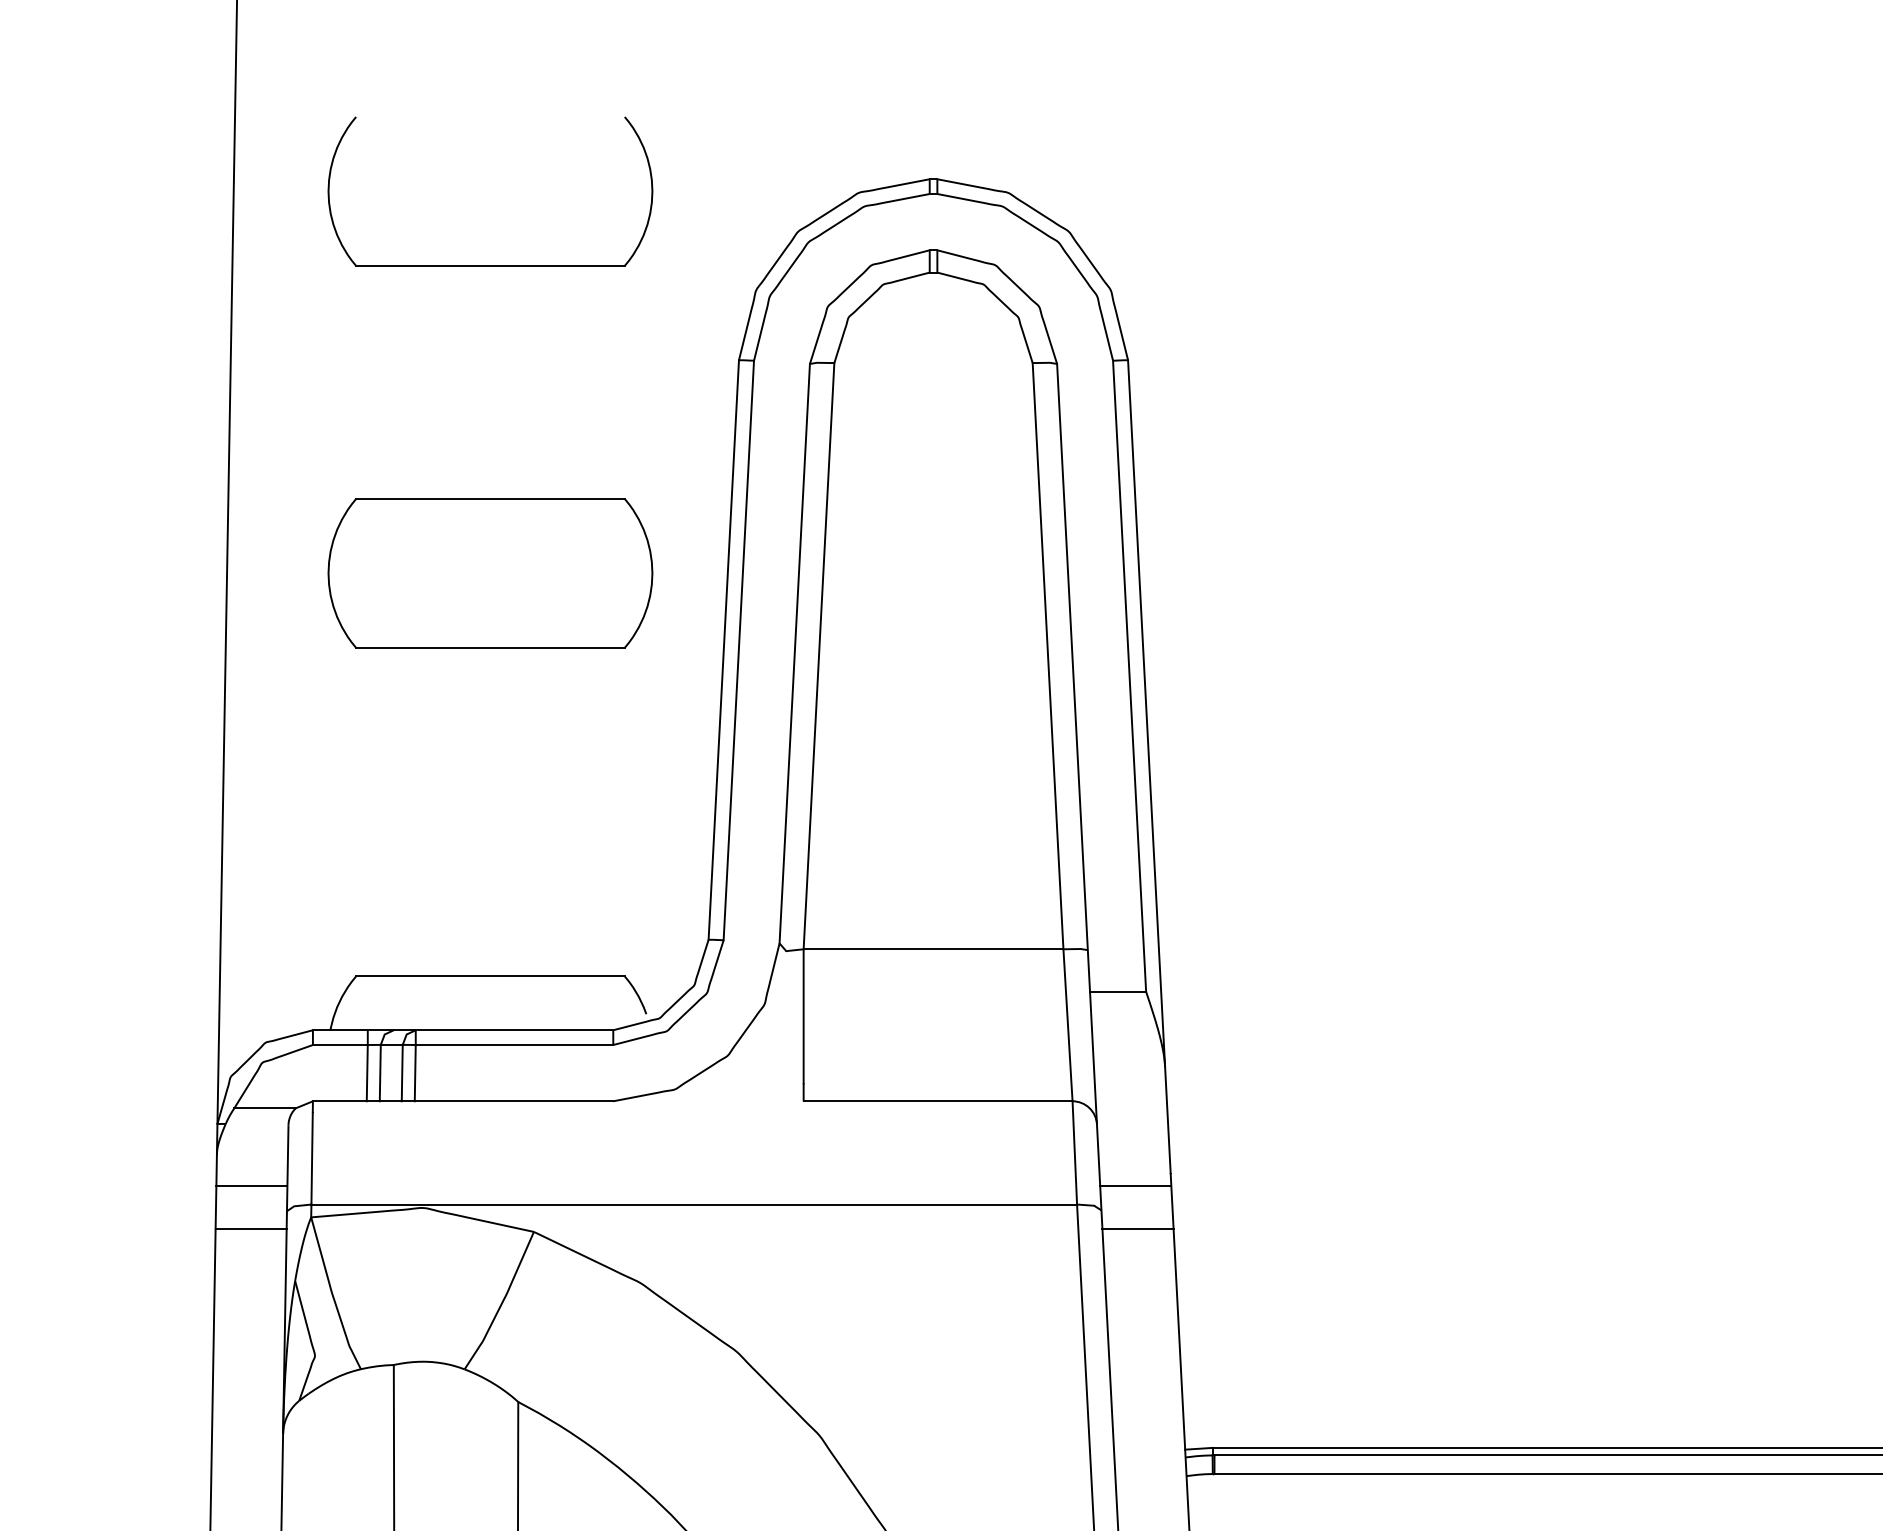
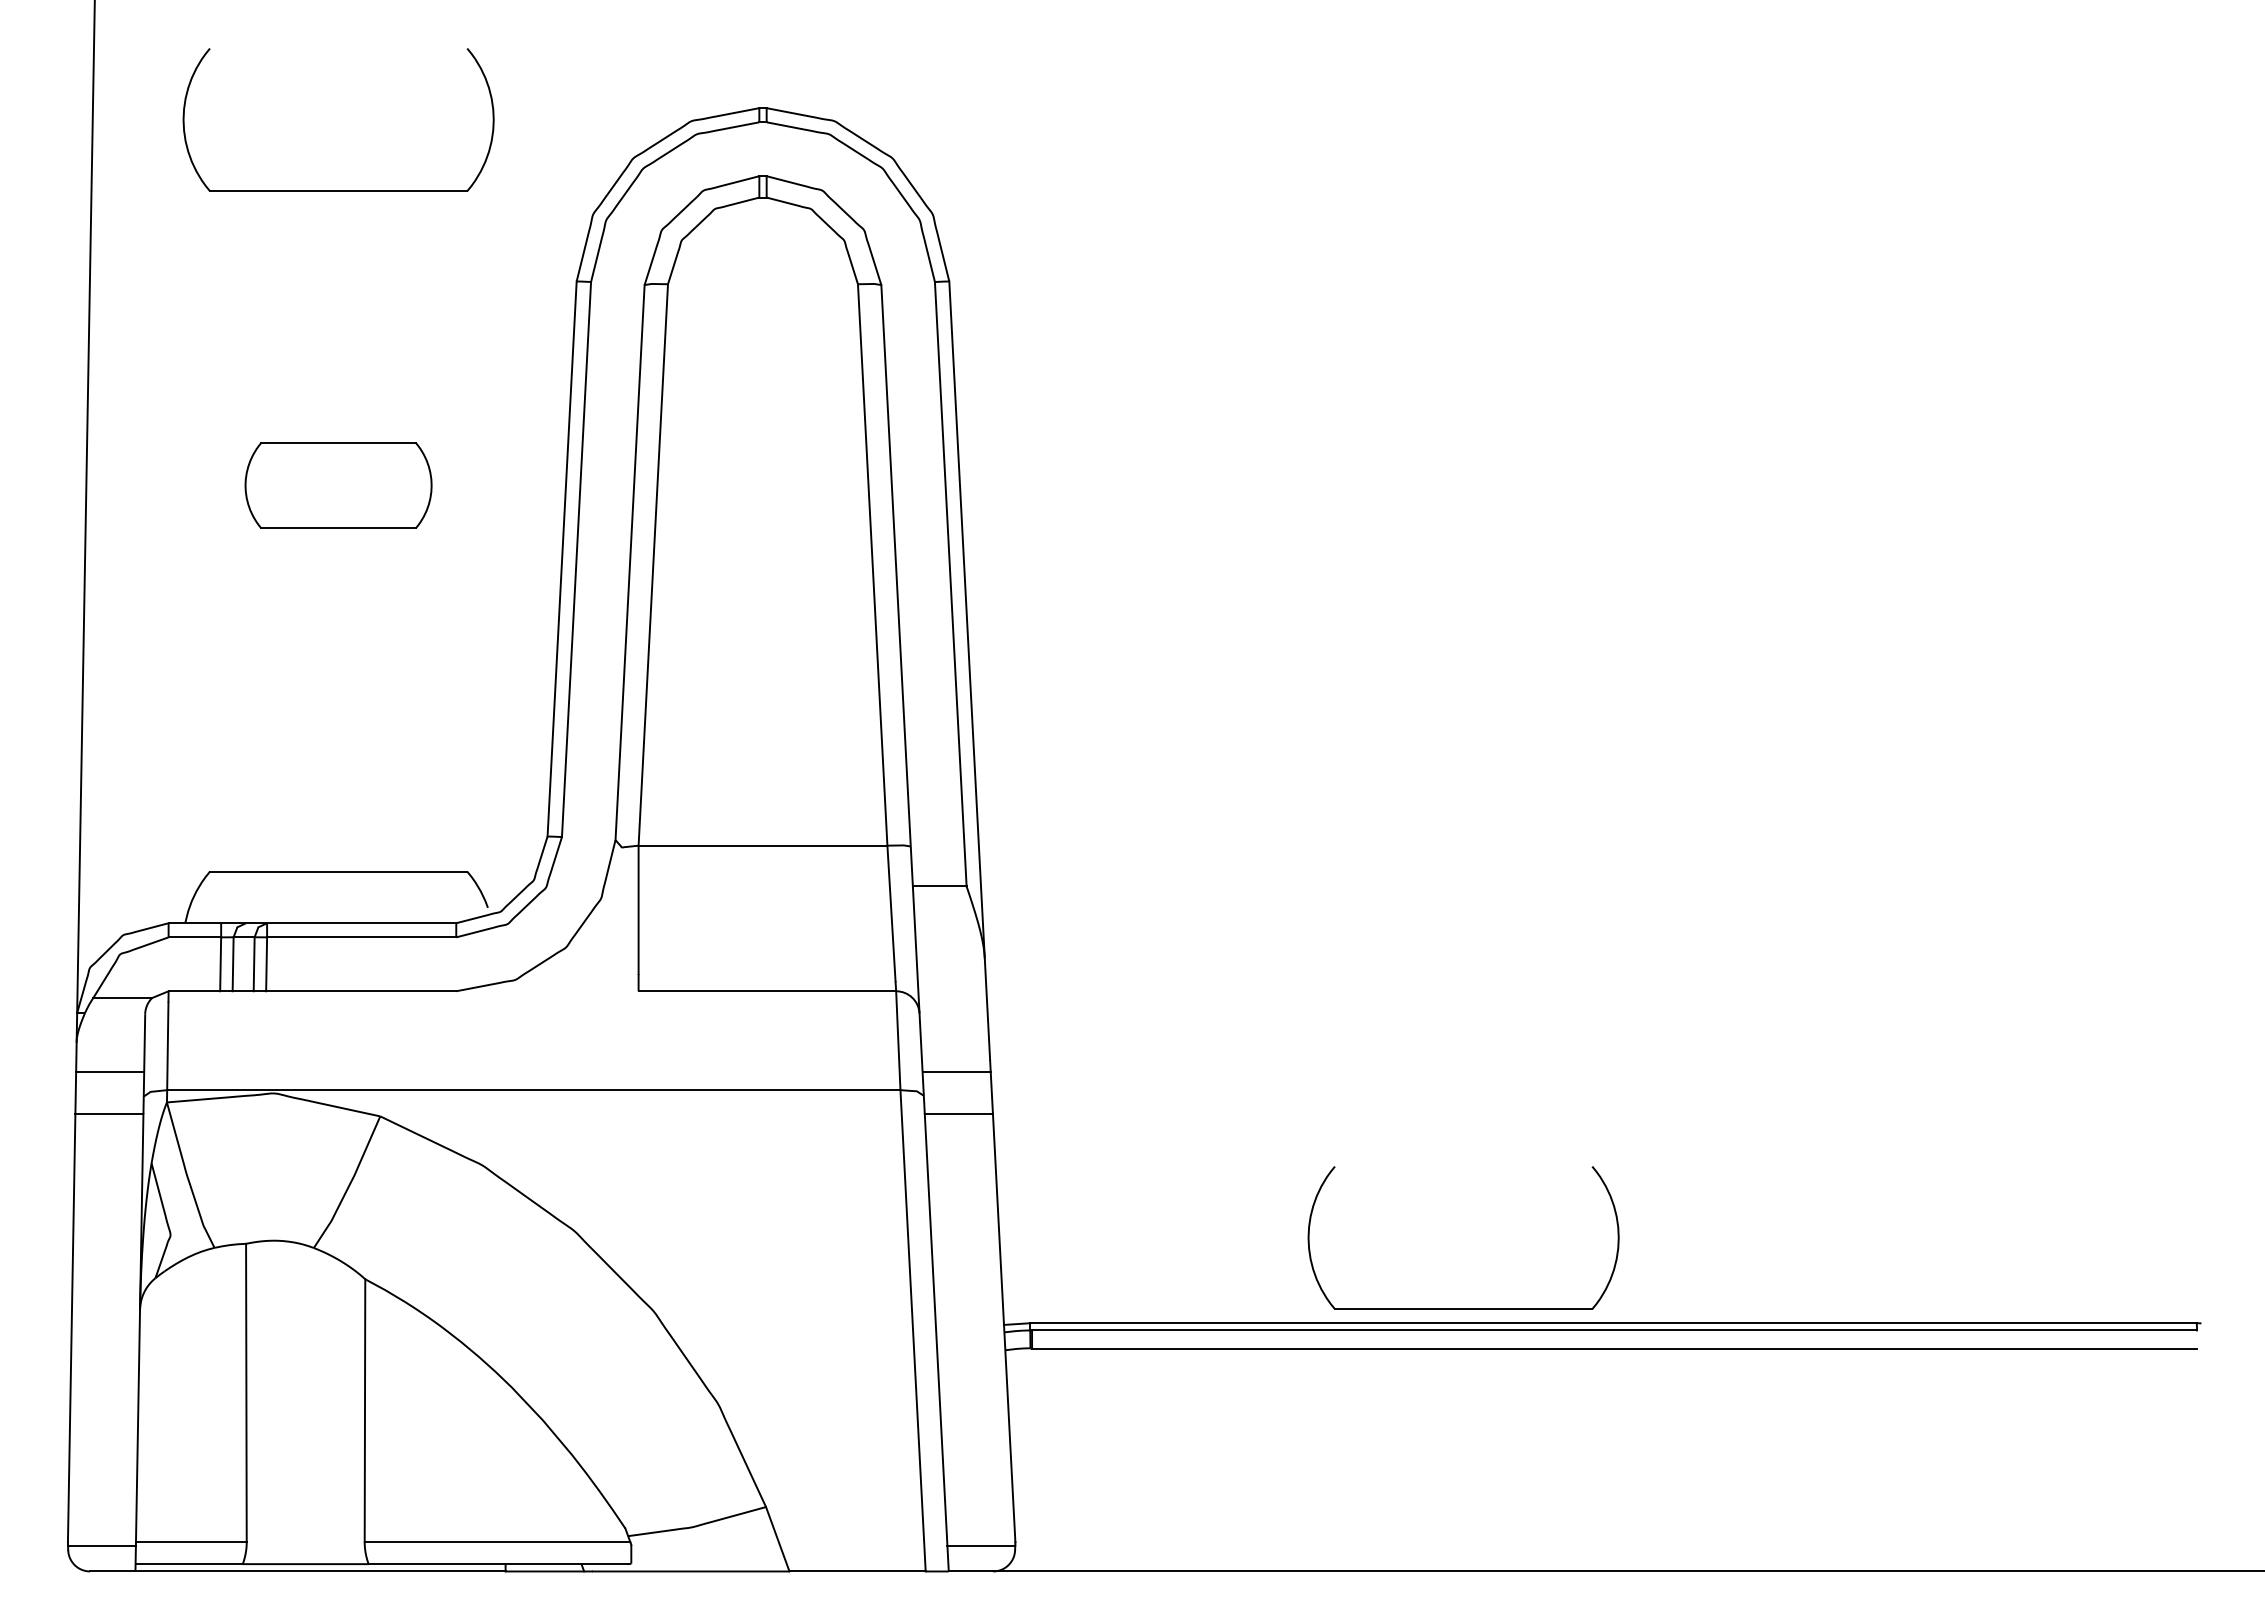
part: (490, 573) -> (338, 485), size x0.6
part: (1664, 1432) -> (1463, 1308), added

